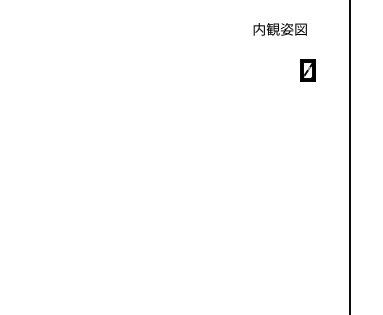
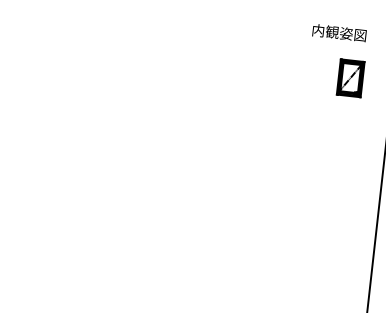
text: (279, 29) -> (338, 33), moved
part: (307, 70) -> (350, 78), size x1.67

